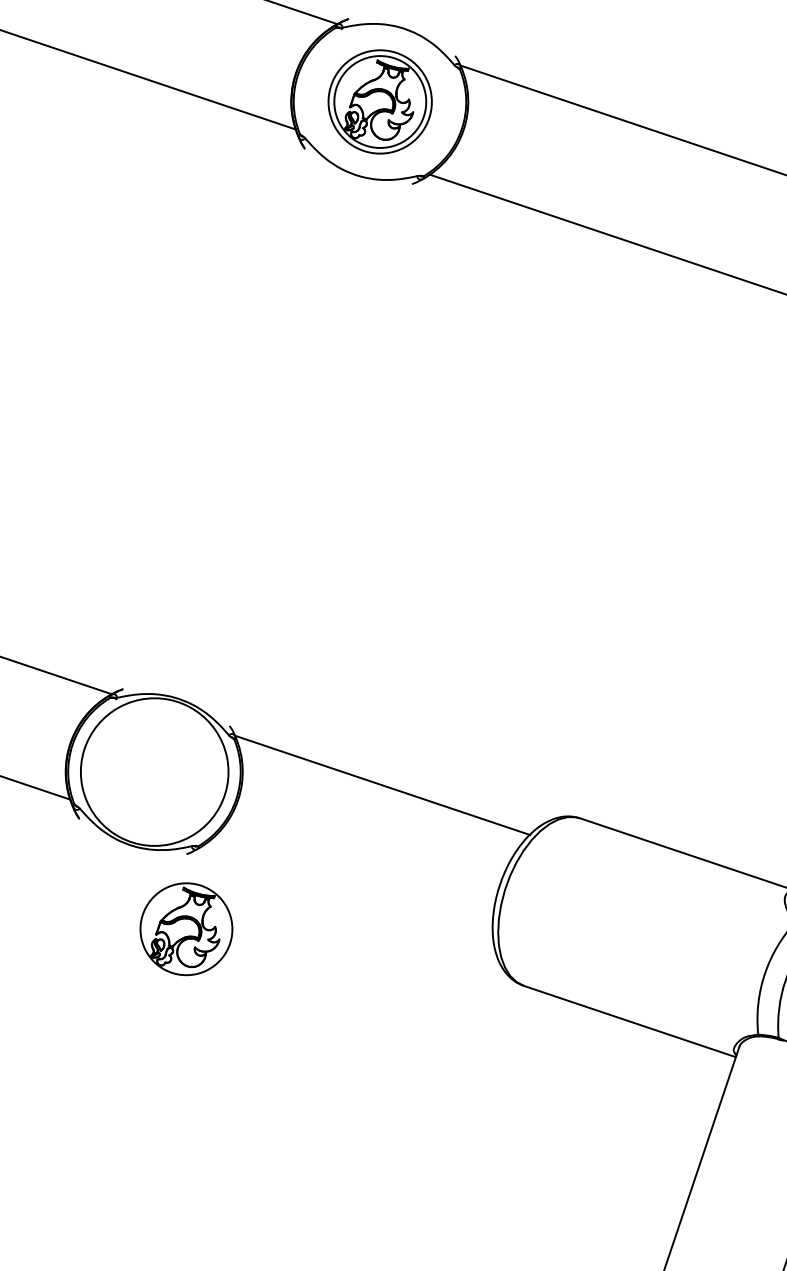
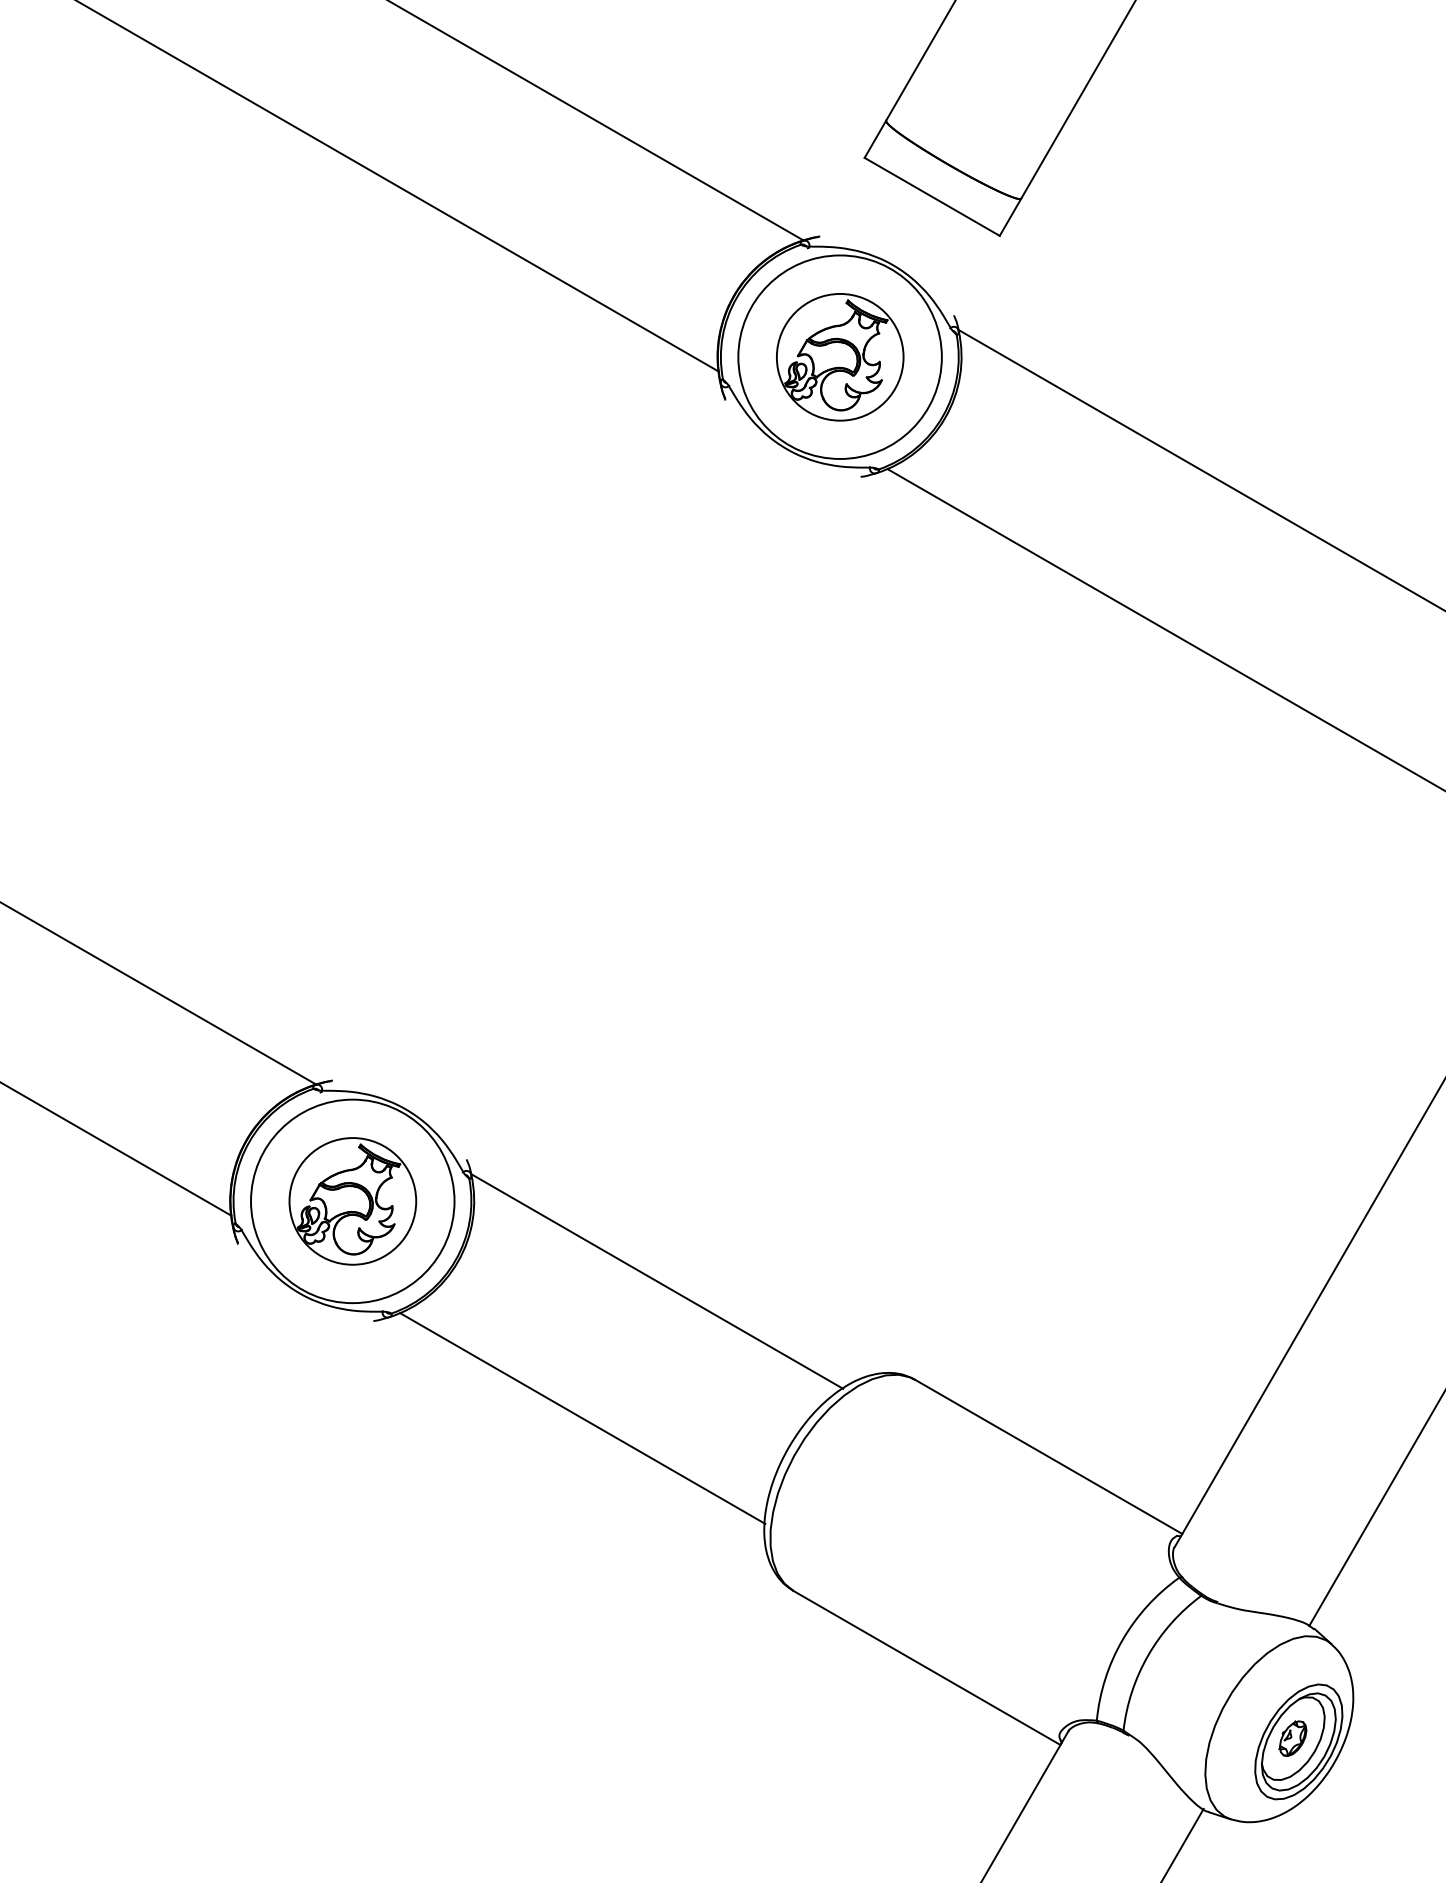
circle: (379, 101) -> (839, 356), size x1.43
line: (349, 893) -> (582, 1418), added
part: (186, 929) -> (352, 1201), moved

